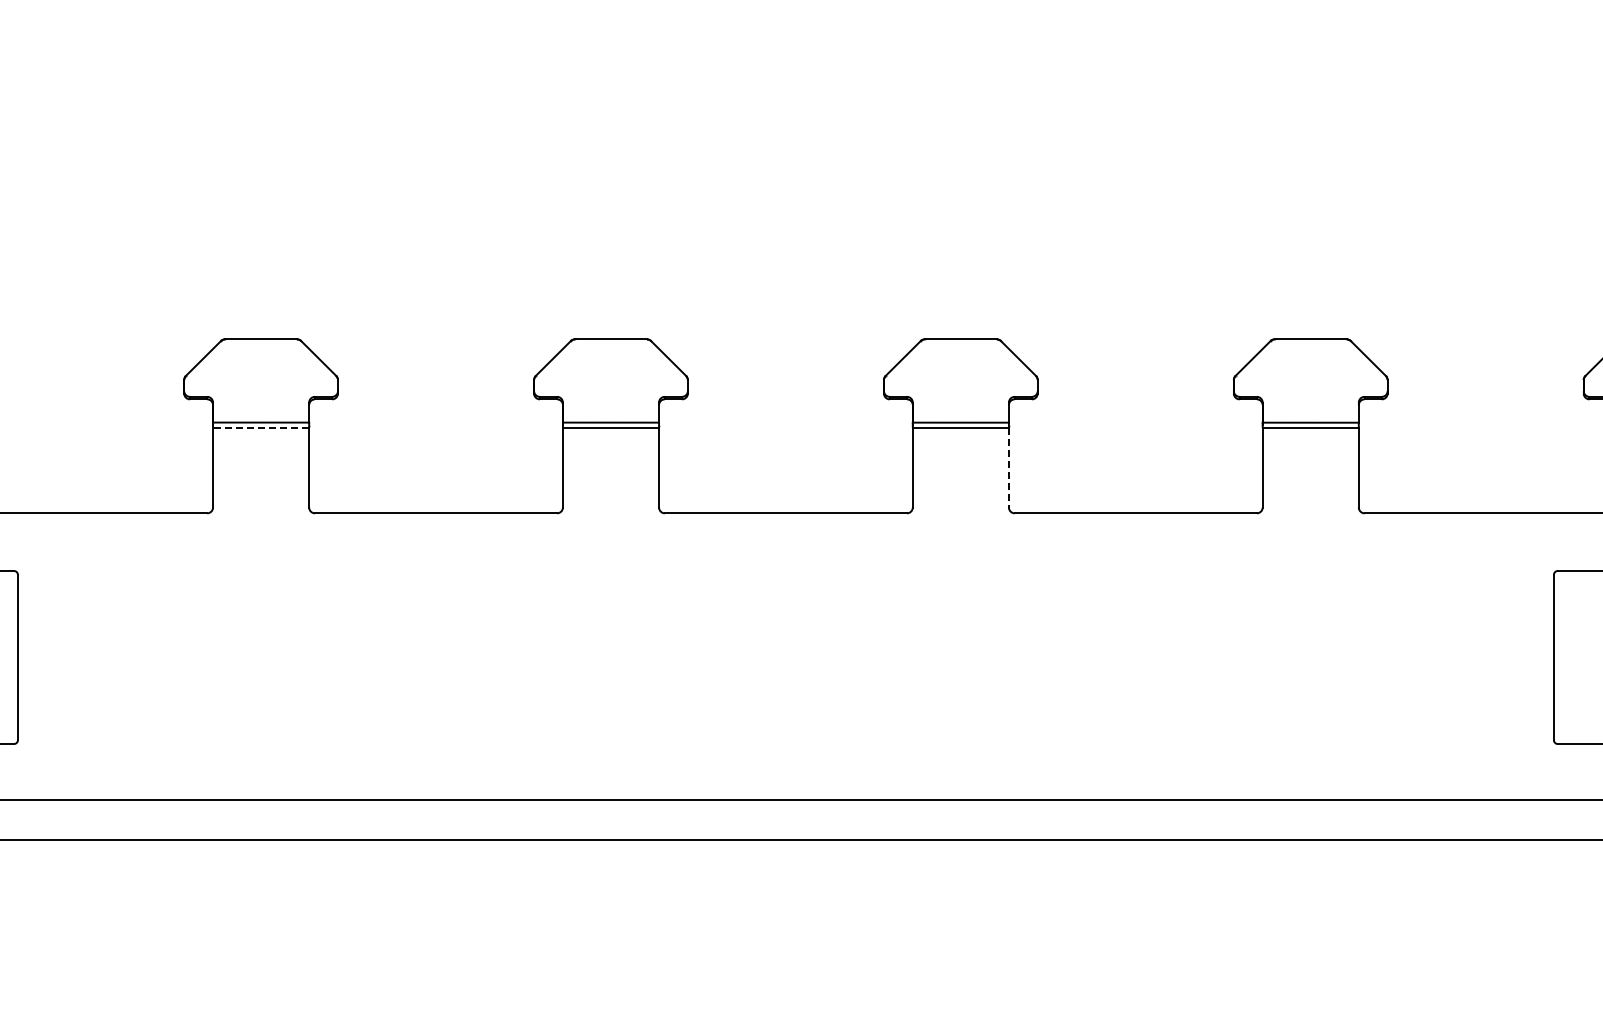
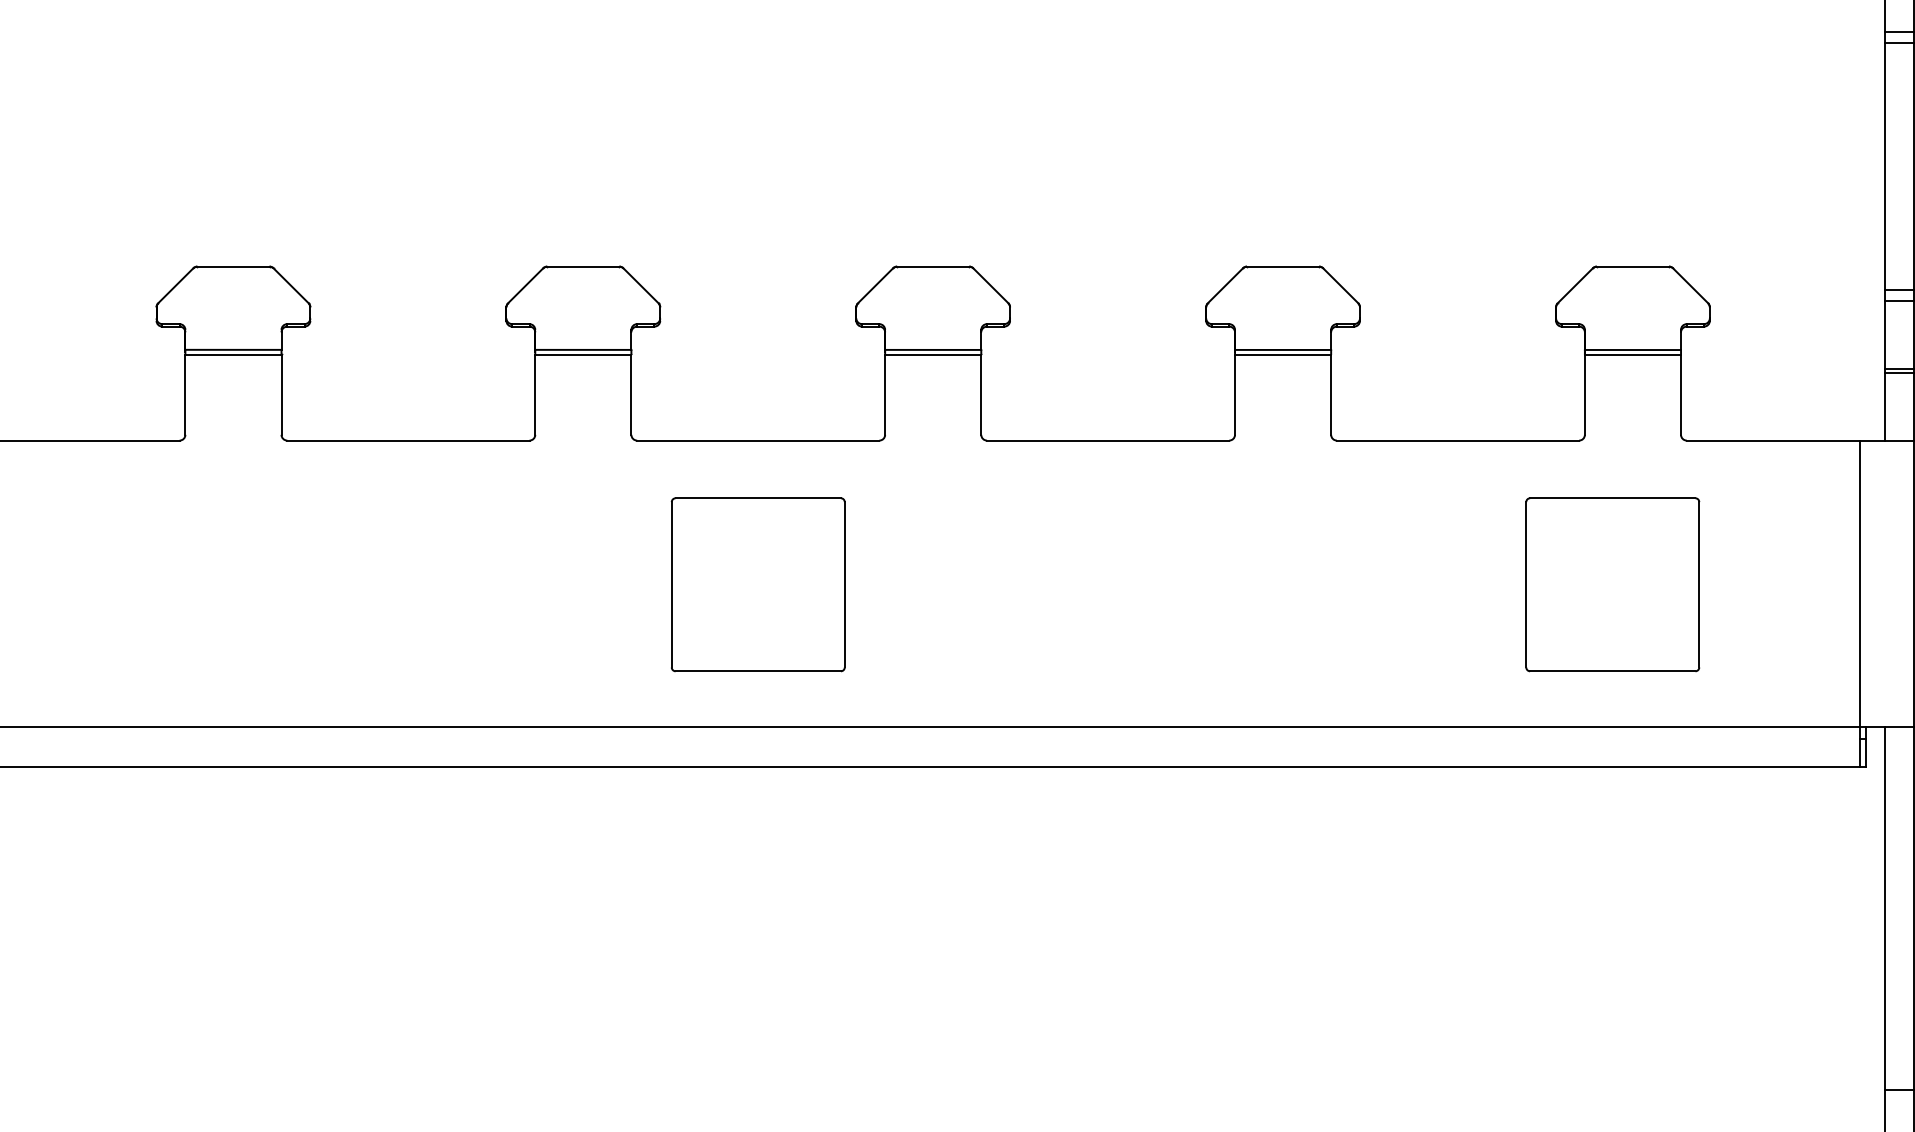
line: (260, 427) -> (232, 354), dashed -> solid
line: (1009, 467) -> (981, 394), dashed -> solid
part: (785, 657) -> (757, 584), added

